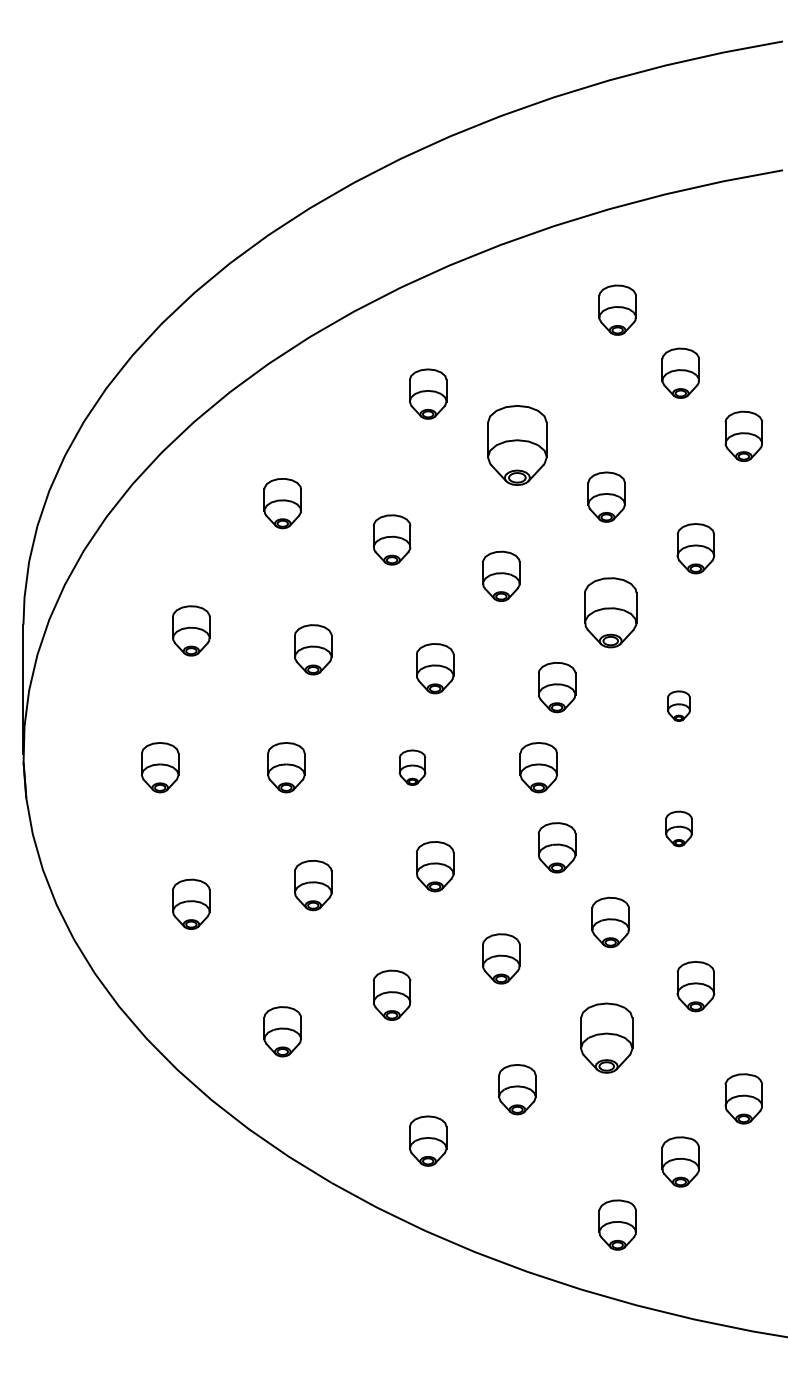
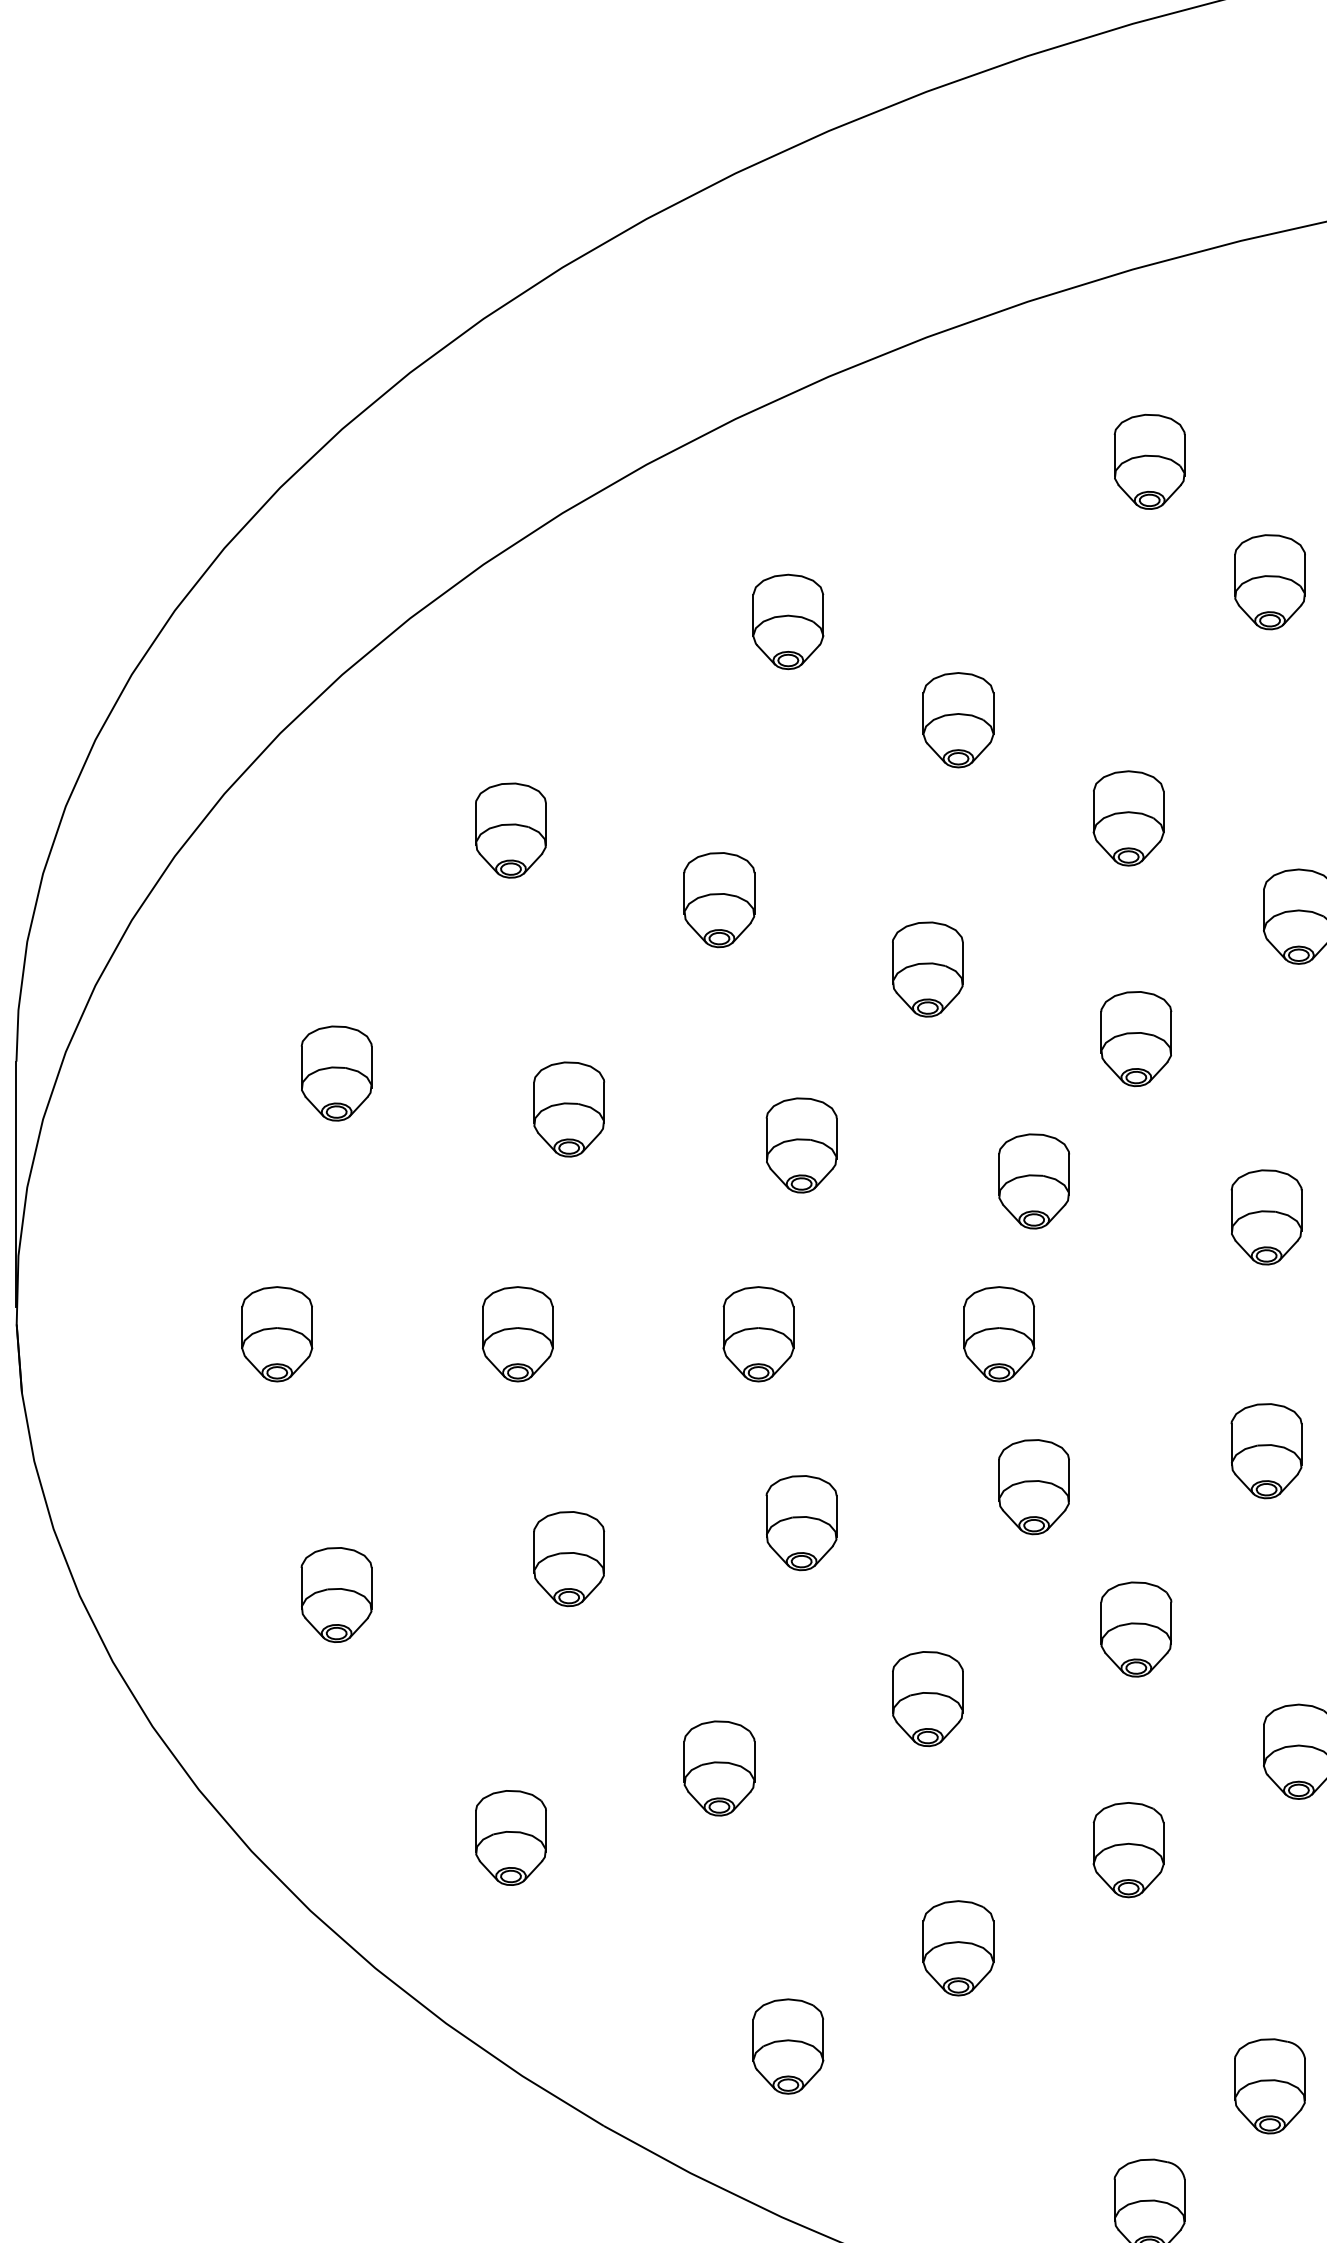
part: (517, 445) -> (958, 719), size x0.62
part: (610, 612) -> (1136, 1038), size x0.71
part: (678, 705) -> (1265, 1215), size x1.67
part: (412, 767) -> (758, 1333), size x1.43
part: (678, 828) -> (1265, 1450), size x1.43
part: (606, 1037) -> (1128, 1848), size x0.71

